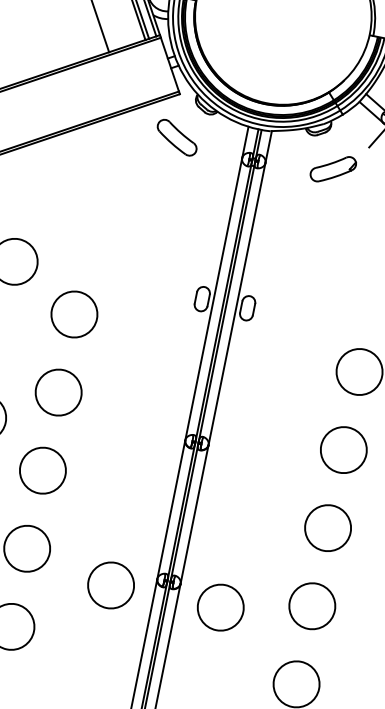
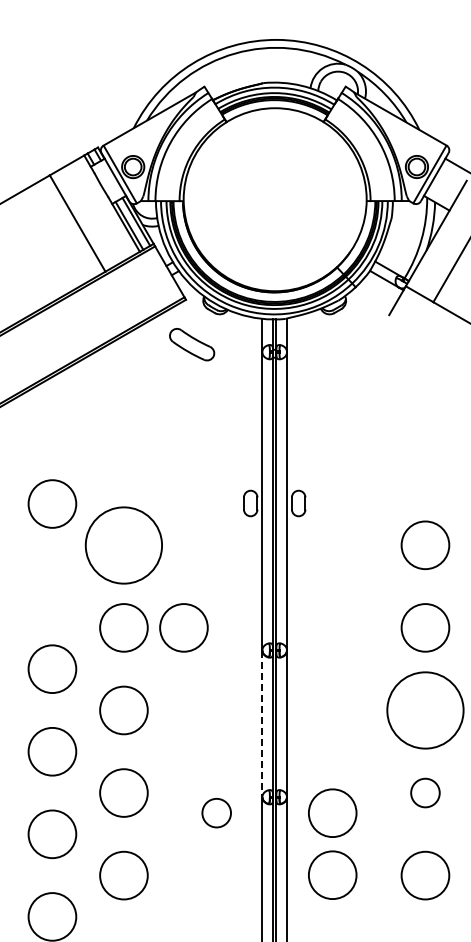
part: (333, 169) -> (357, 344), removed
circle: (74, 313) -> (123, 544), size x1.6
circle: (115, 403) -> (183, 627), added
line: (171, 509) -> (262, 723), solid -> dashed
circle: (328, 528) -> (425, 710), size x1.6
circle: (111, 584) -> (216, 812), size x0.6
circle: (312, 605) -> (425, 792), size x0.6
circle: (208, 665) -> (332, 874), added

